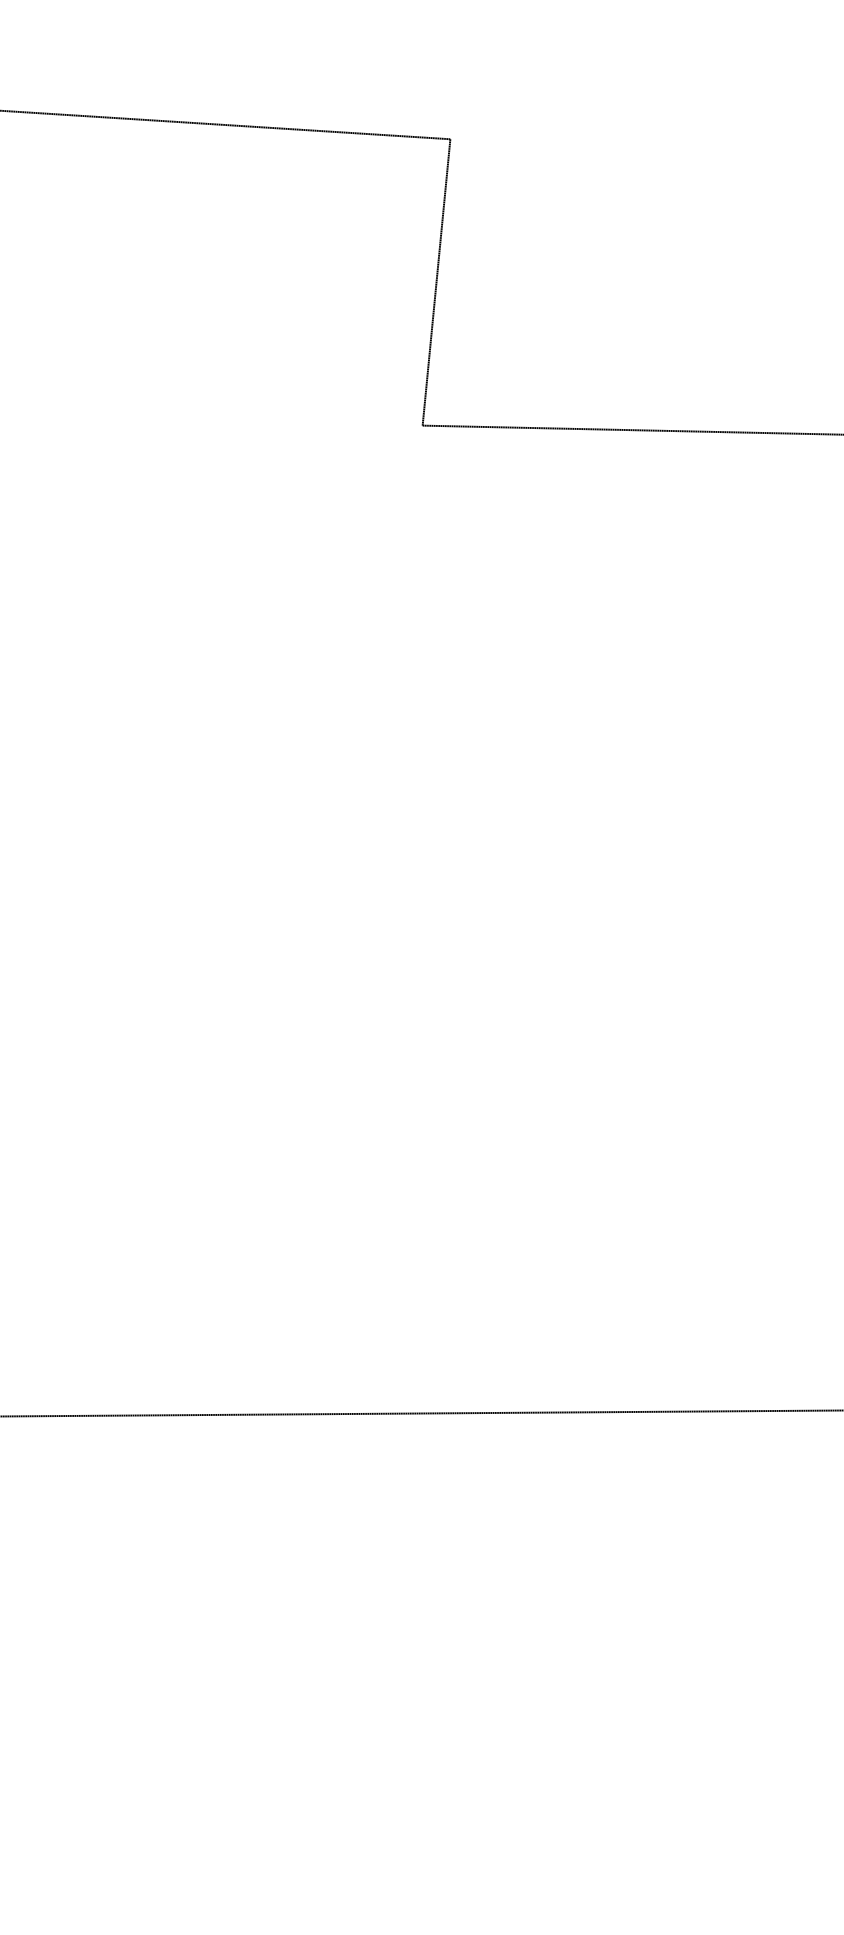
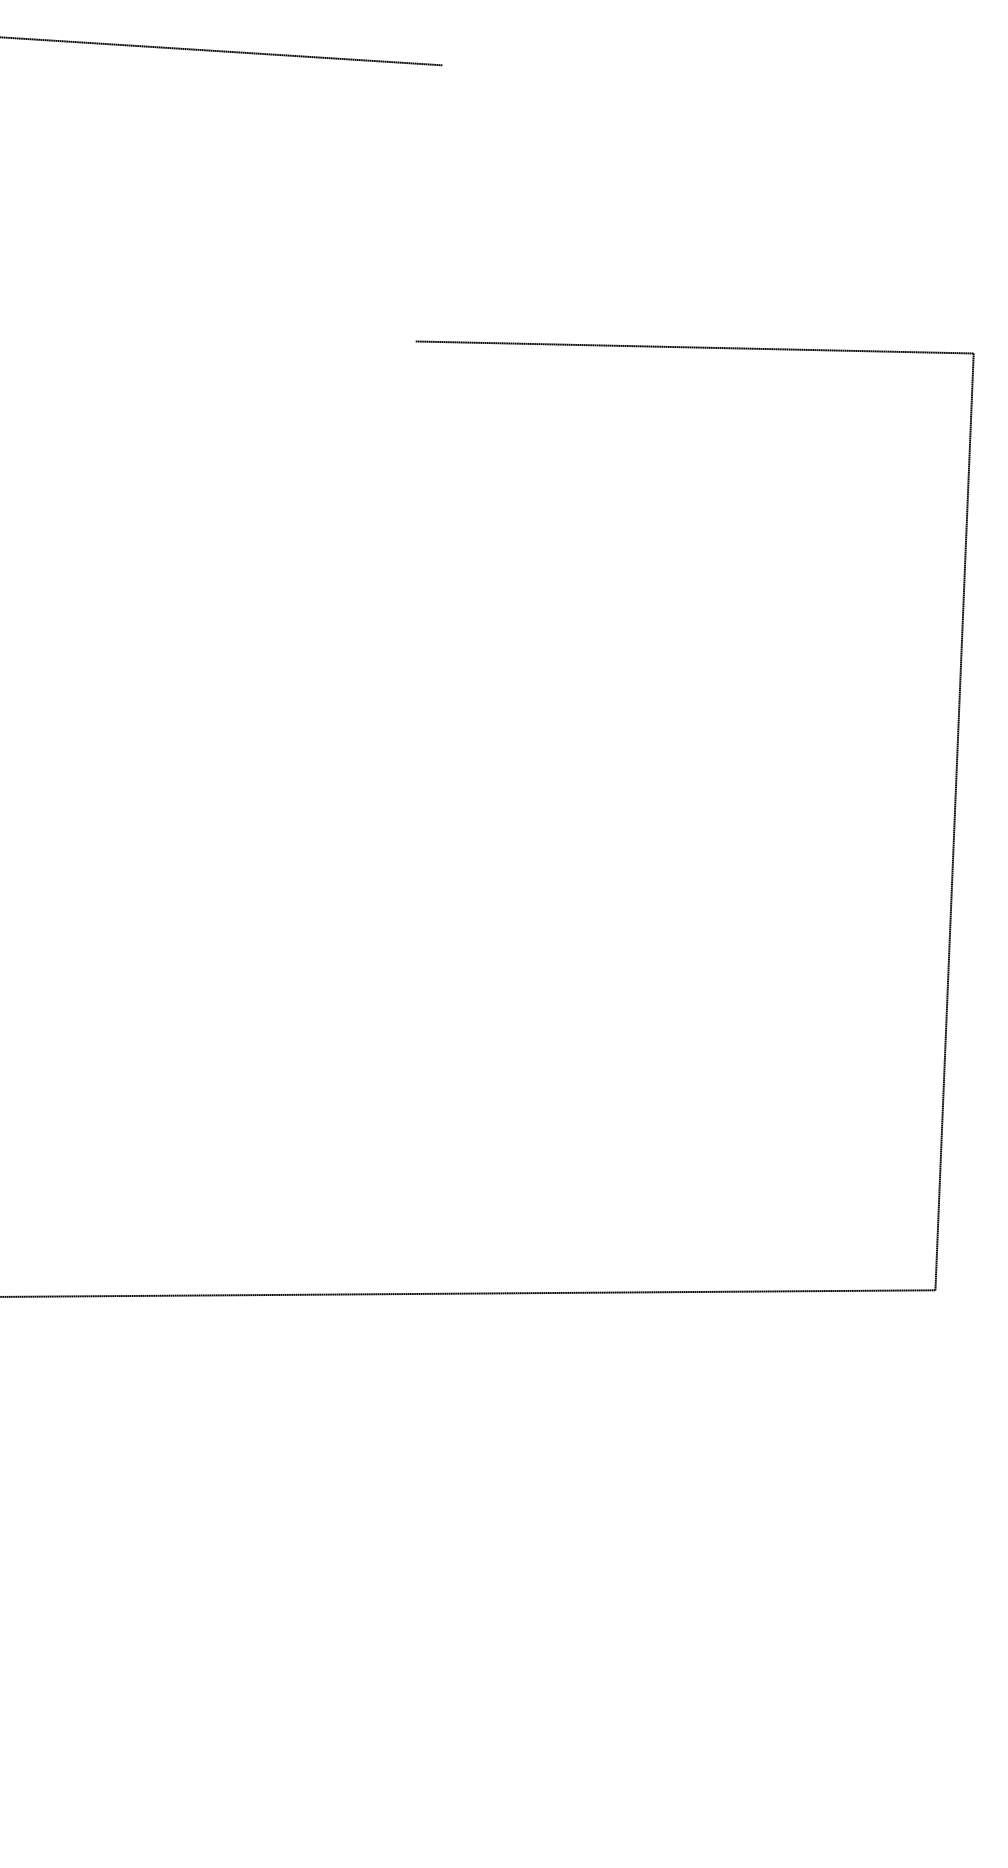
line: (435, 282) -> (428, 203), removed

